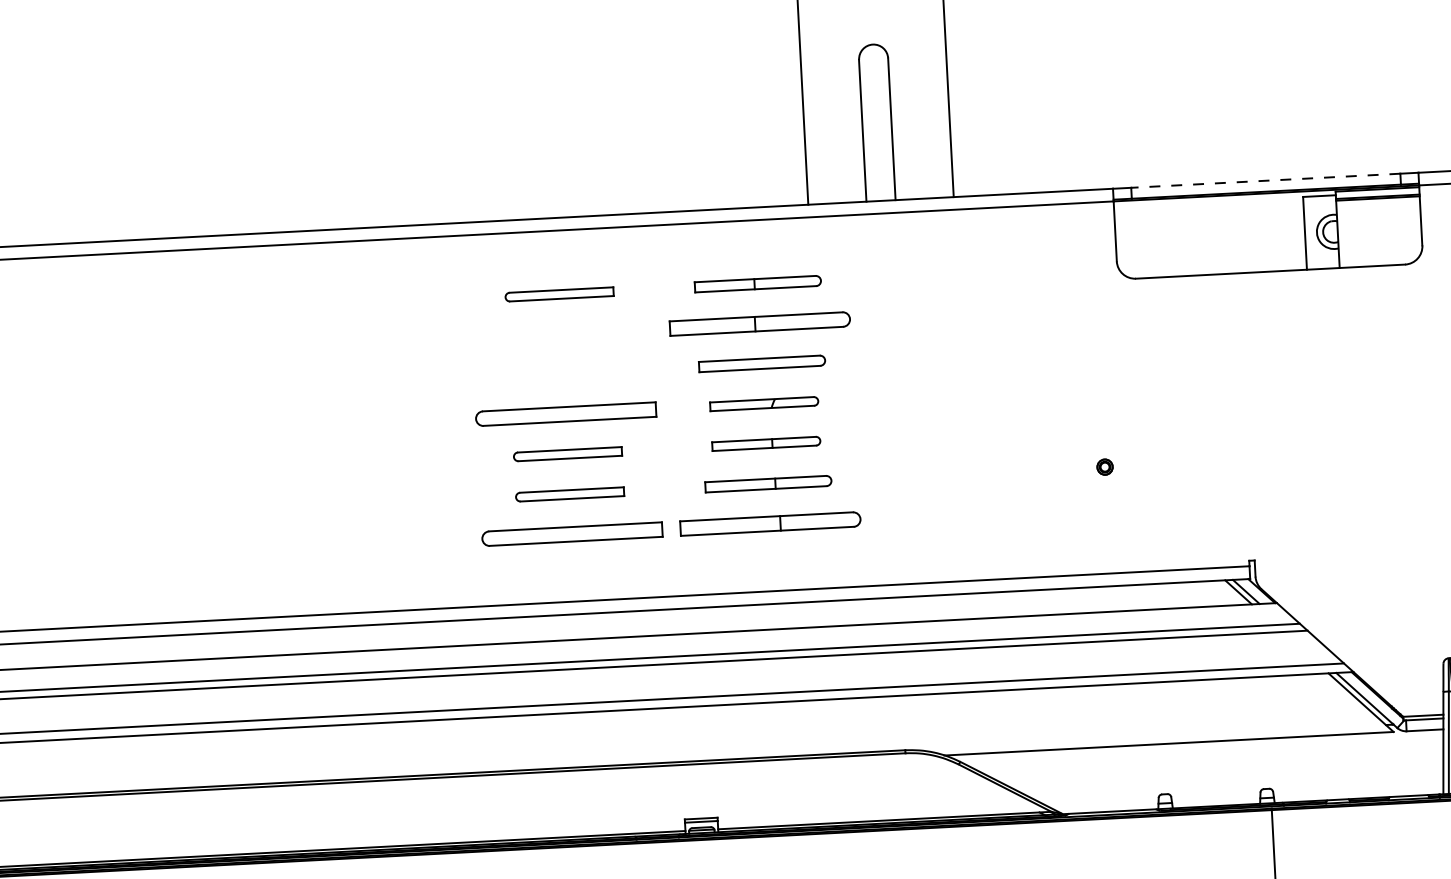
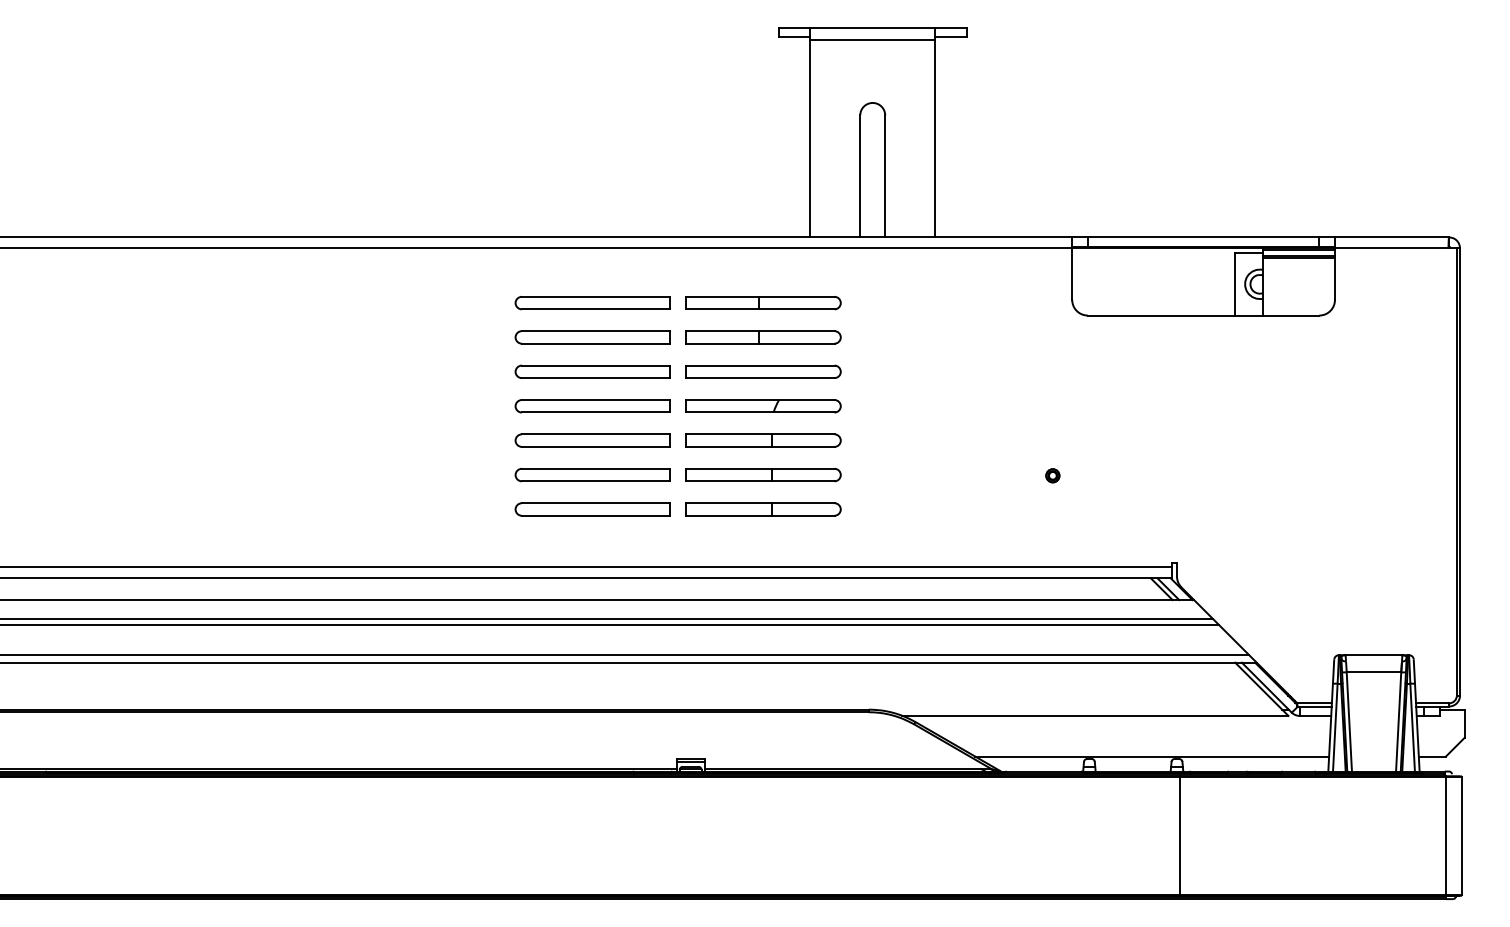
line: (1265, 180) -> (1203, 237), dashed -> solid
part: (758, 284) -> (763, 303), size x1.43
part: (559, 294) -> (592, 303), size x1.67
part: (561, 334) -> (592, 337), added
part: (762, 363) -> (763, 371), size x1.43
part: (563, 373) -> (592, 371), added
part: (764, 404) -> (763, 406), size x1.67
part: (766, 443) -> (763, 440), size x1.67
part: (567, 454) -> (592, 440), size x1.67
part: (768, 484) -> (763, 475), size x1.43
part: (569, 494) -> (592, 475), size x1.67
line: (1238, 787) -> (1152, 756), added

